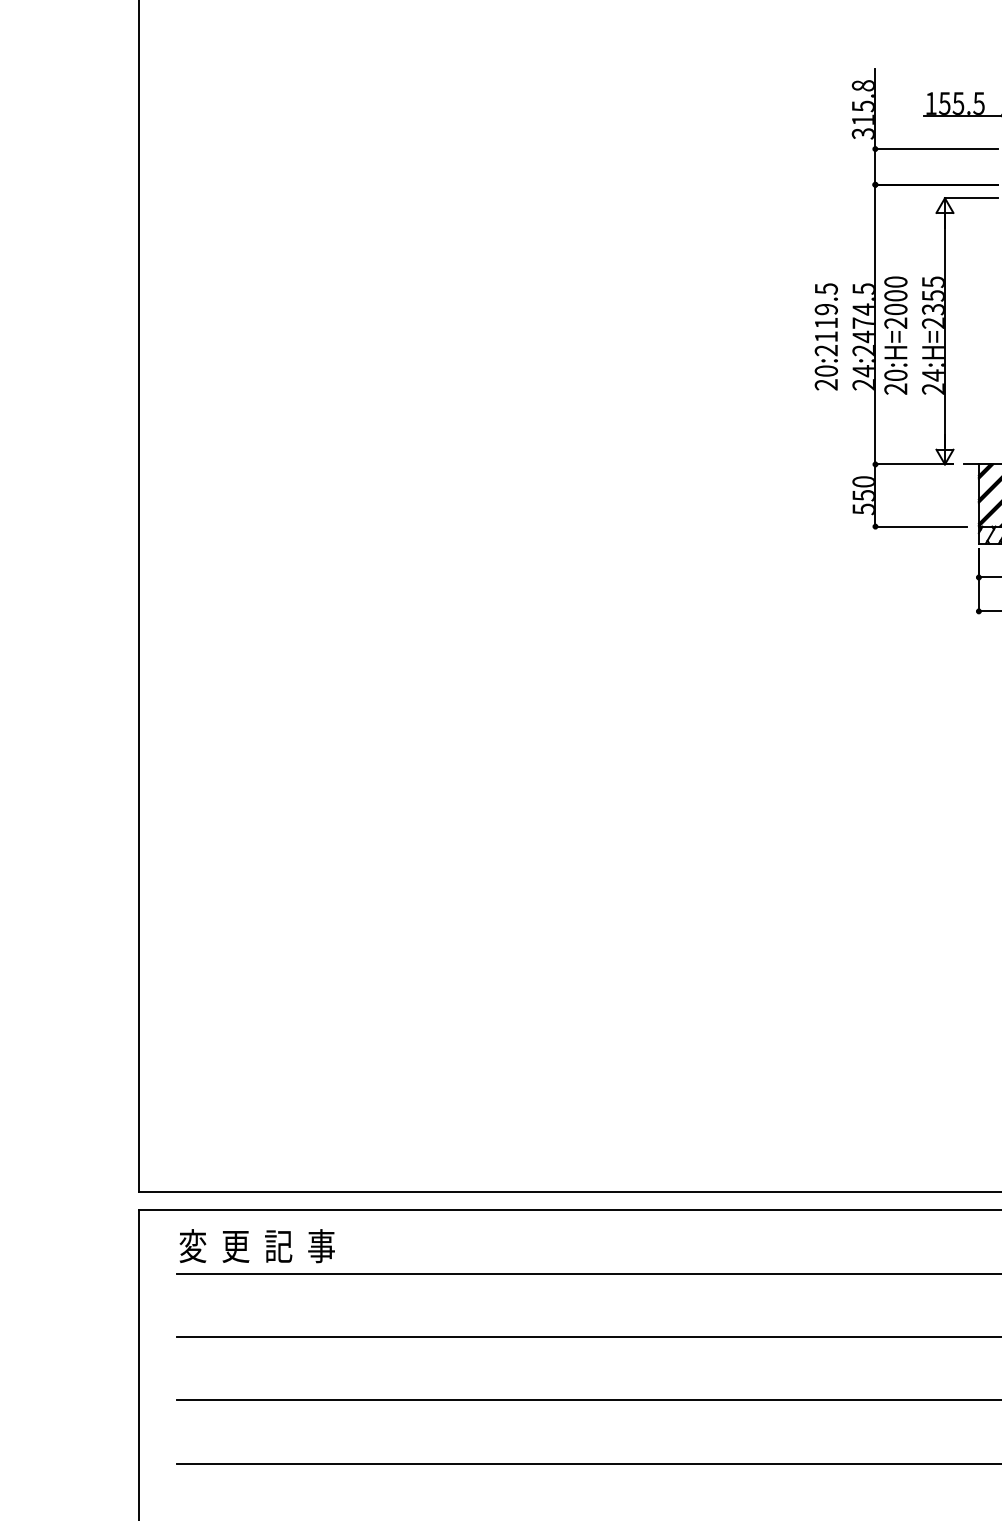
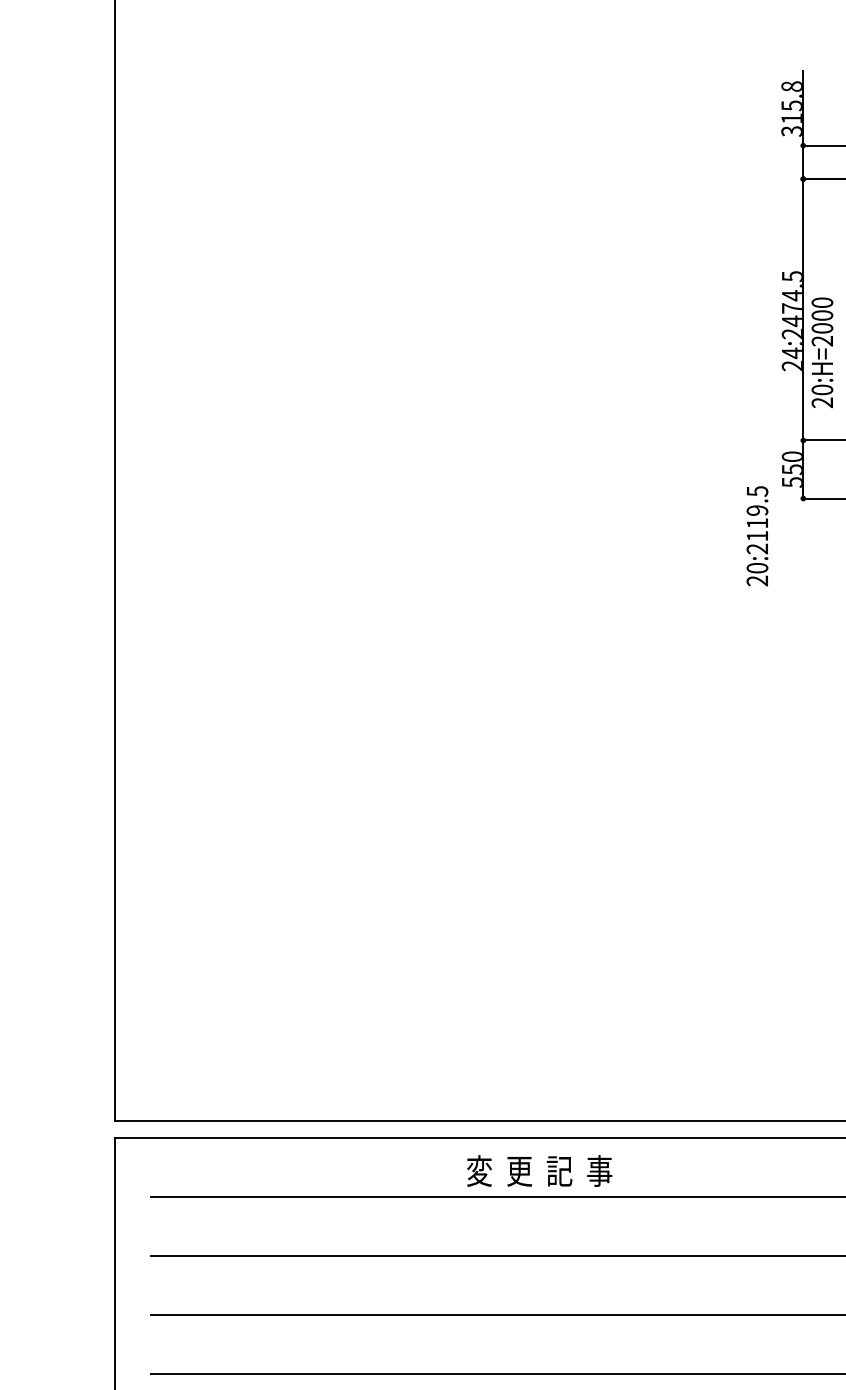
text: (895, 335) -> (822, 352), moved
text: (825, 336) -> (756, 535), moved
text: (256, 1246) -> (538, 1171), moved

